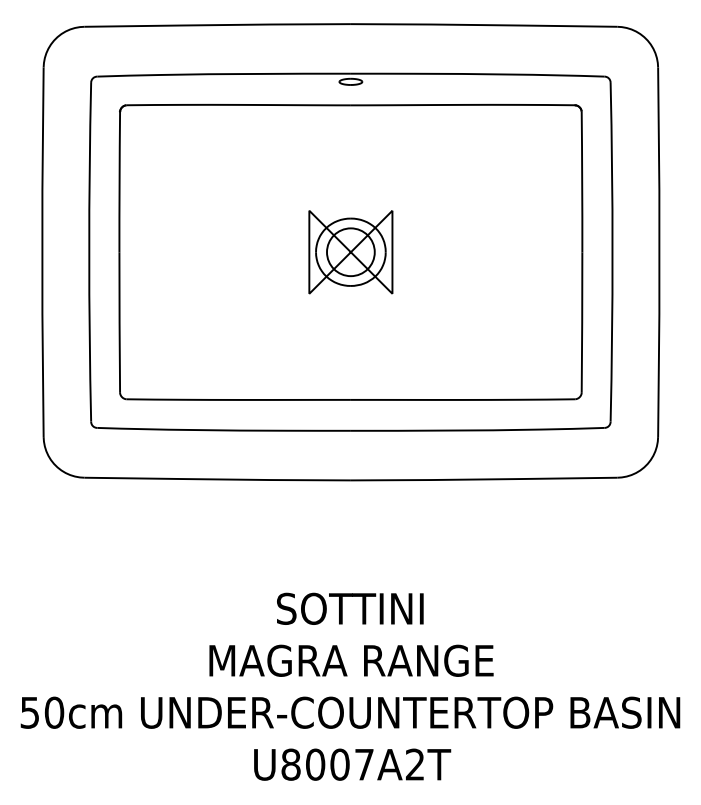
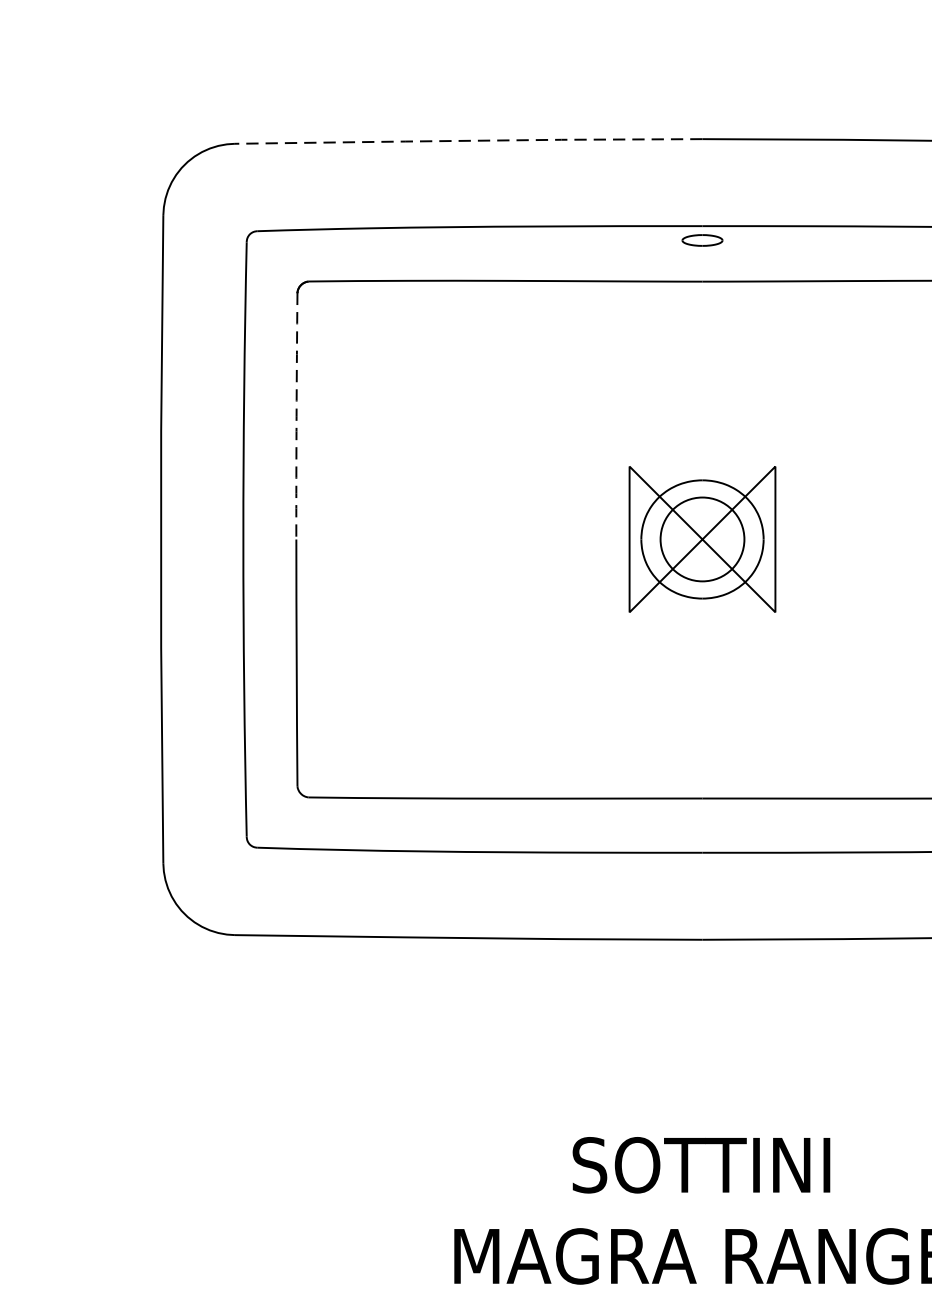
line: (217, 25) -> (468, 141), solid -> dashed
arc: (119, 181) -> (296, 415), solid -> dashed

